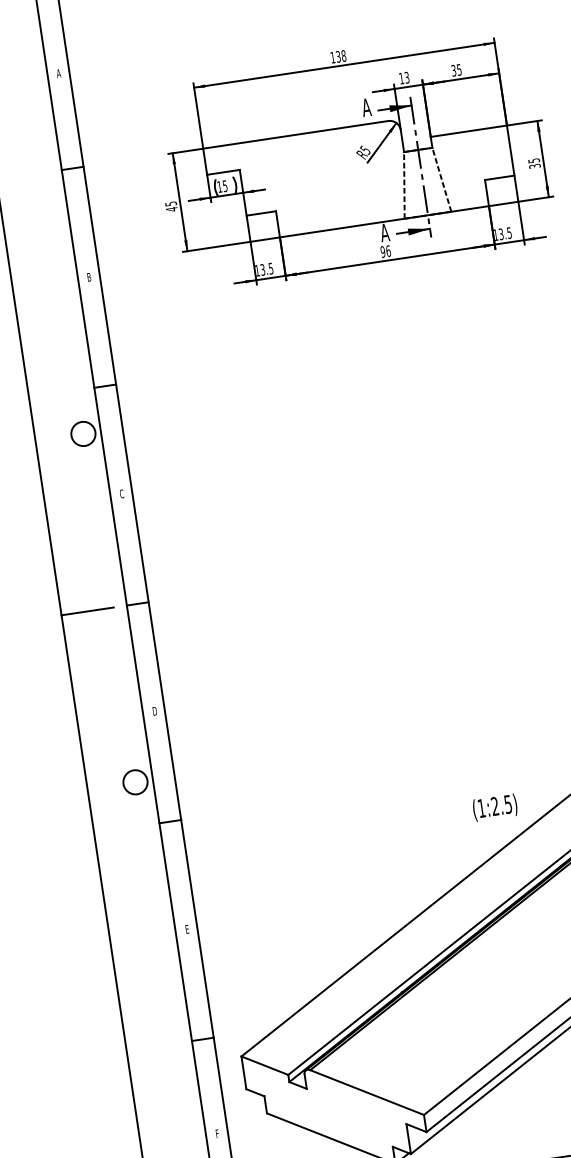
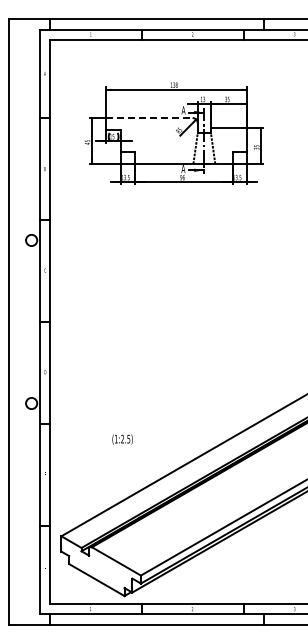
line: (296, 135) -> (149, 118), solid -> dashed
line: (87, 612) -> (21, 322), removed
text: (494, 807) -> (122, 439), moved

